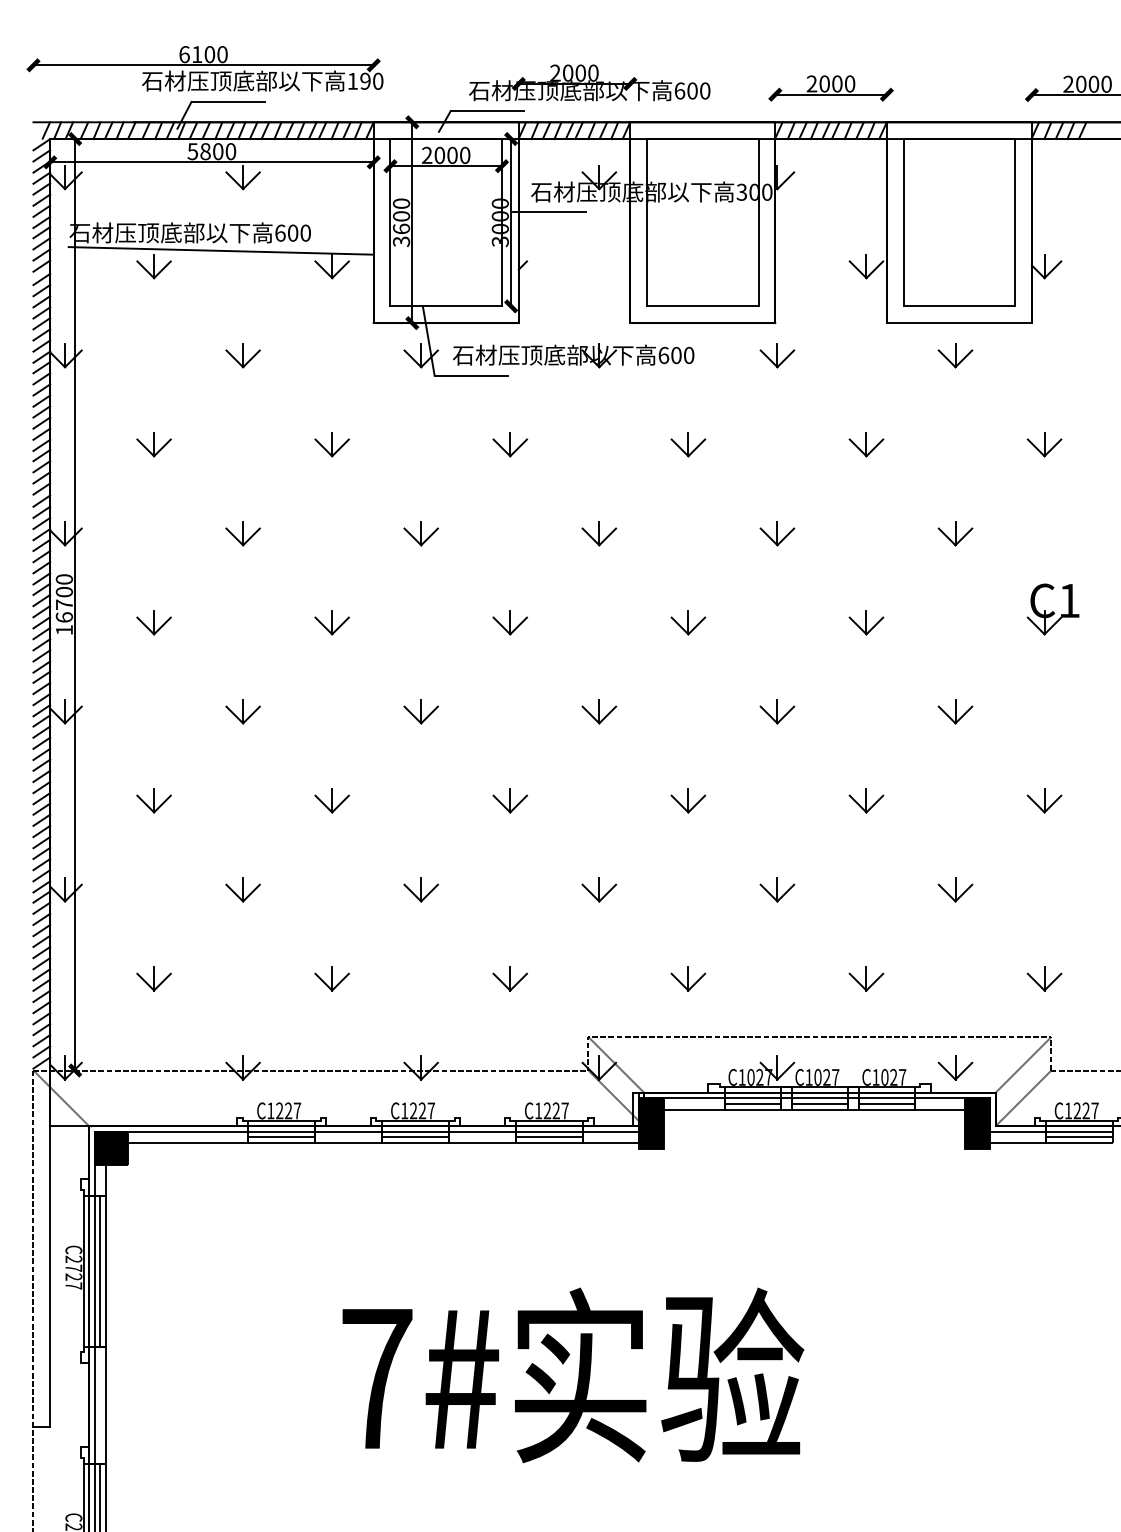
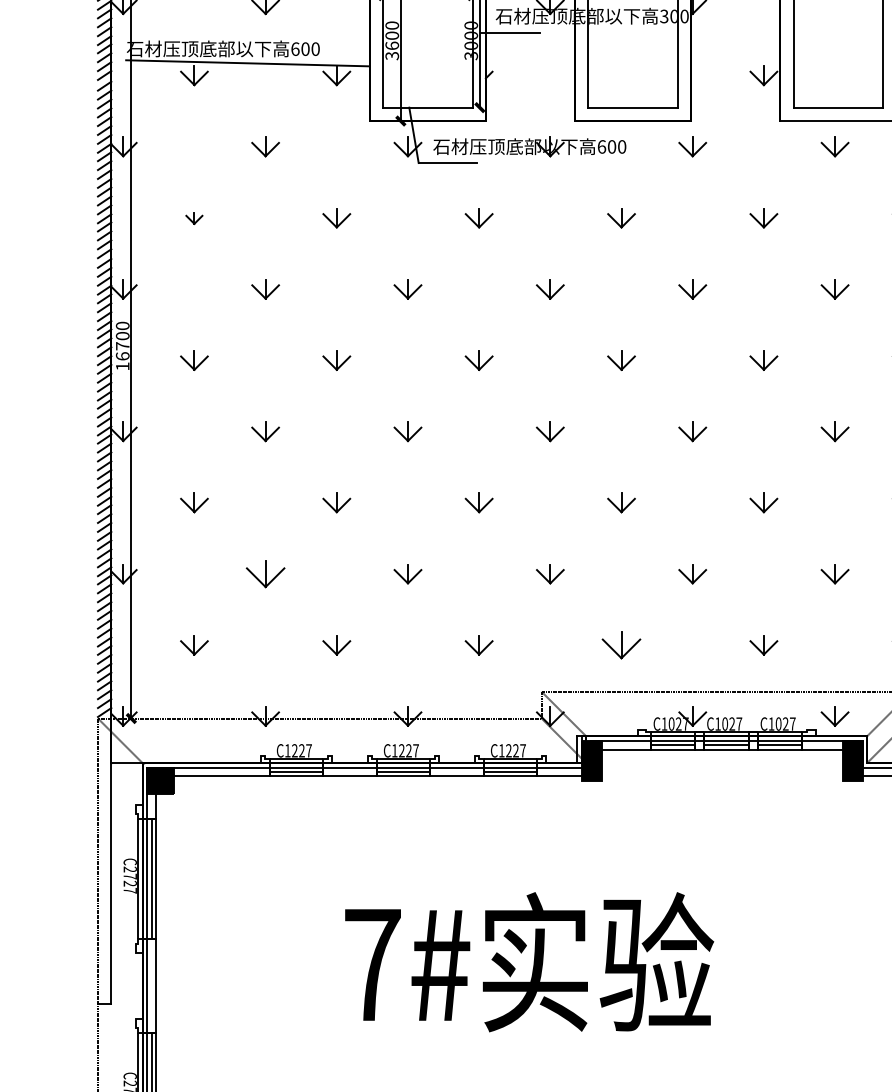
part: (153, 444) -> (193, 218), size x0.6
part: (242, 889) -> (265, 573), size x1.4
part: (688, 978) -> (621, 644), size x1.4

